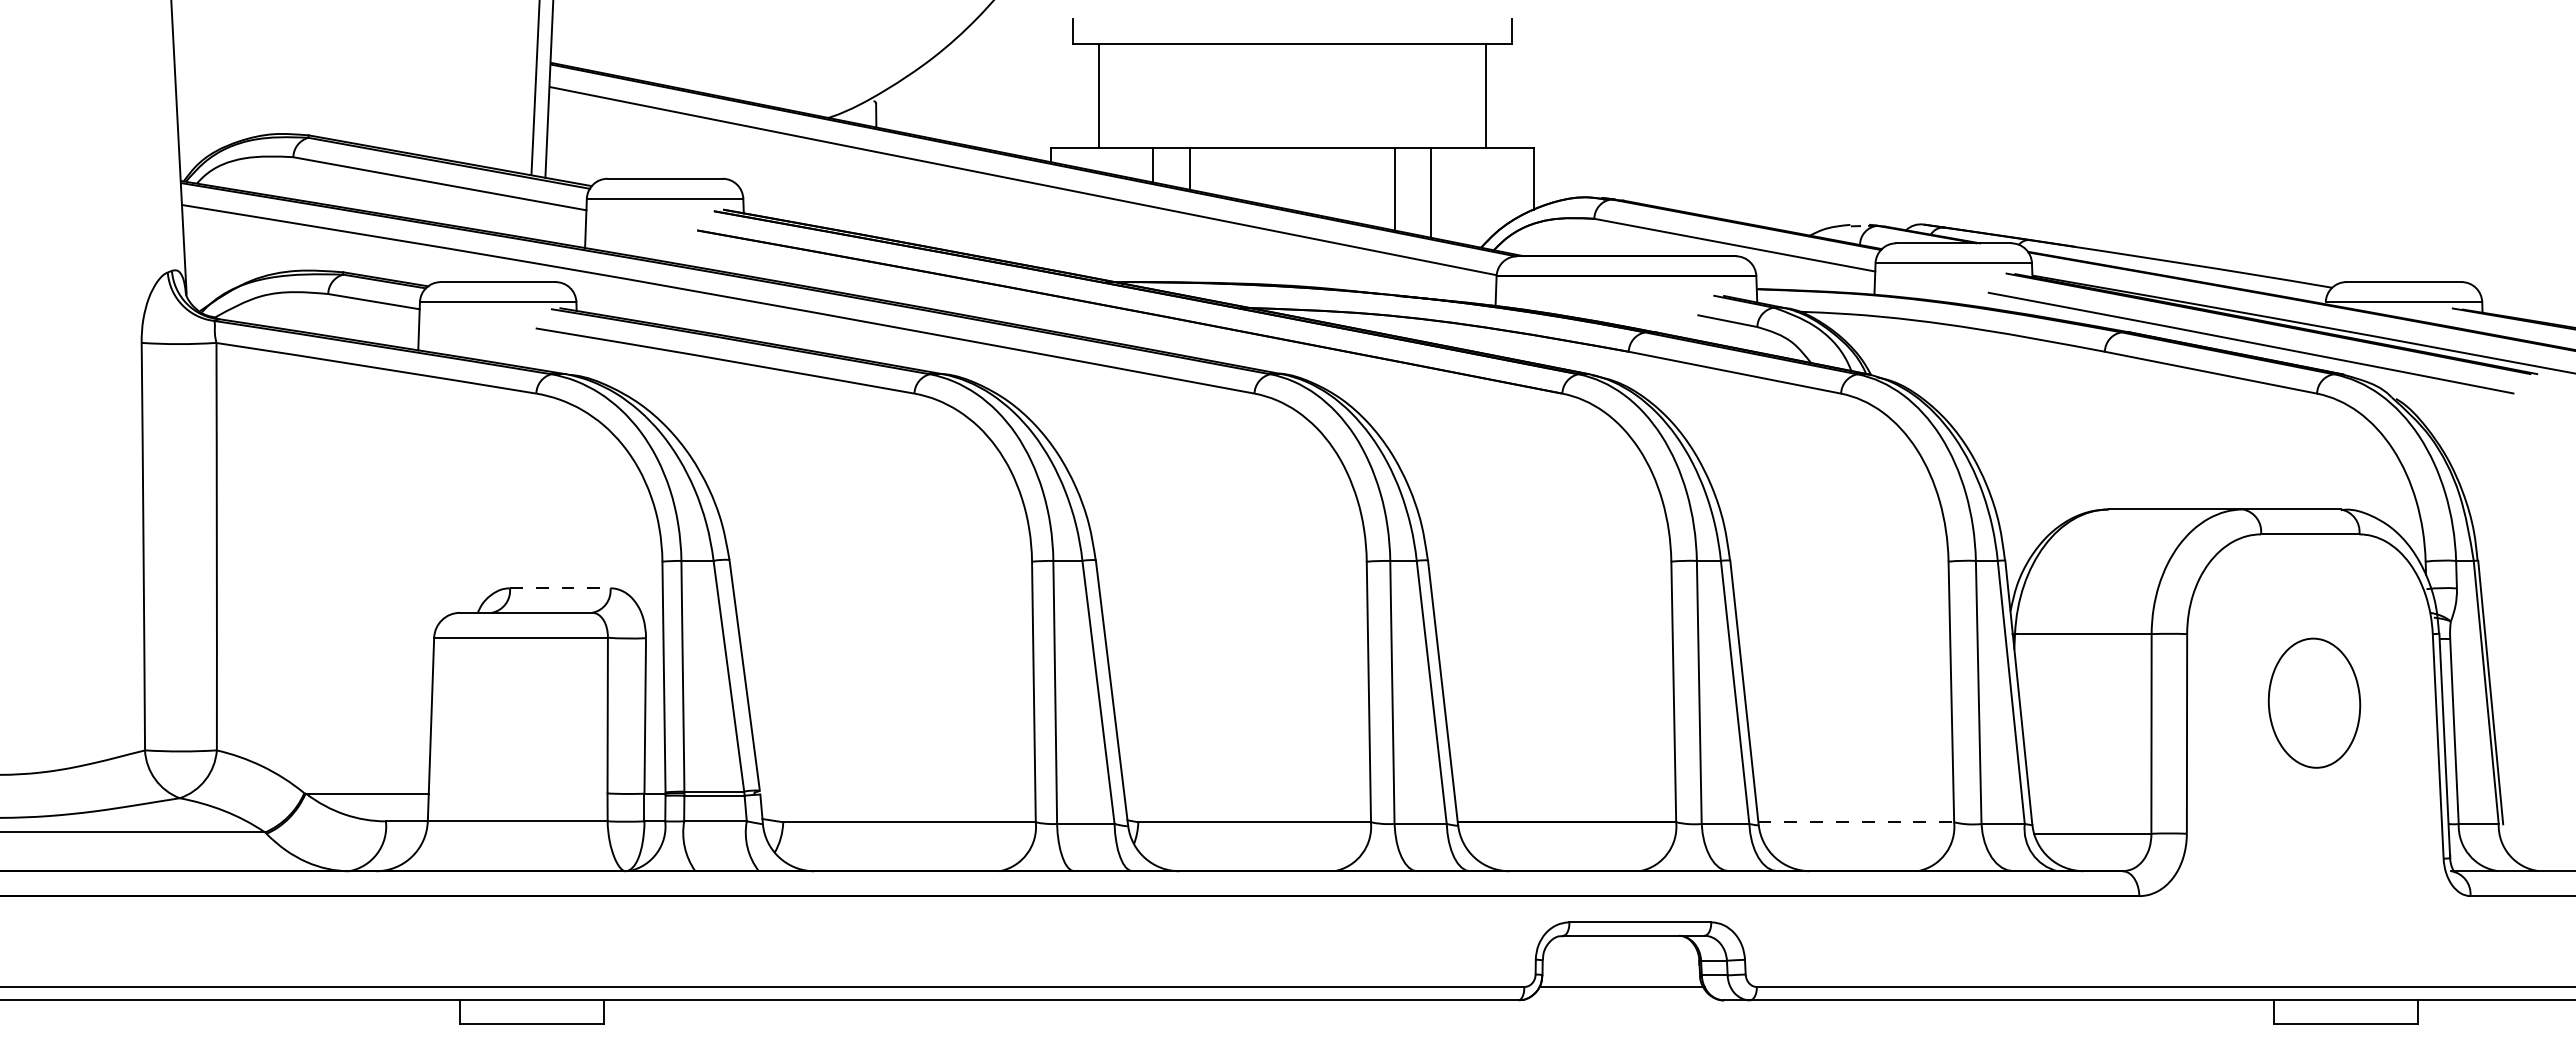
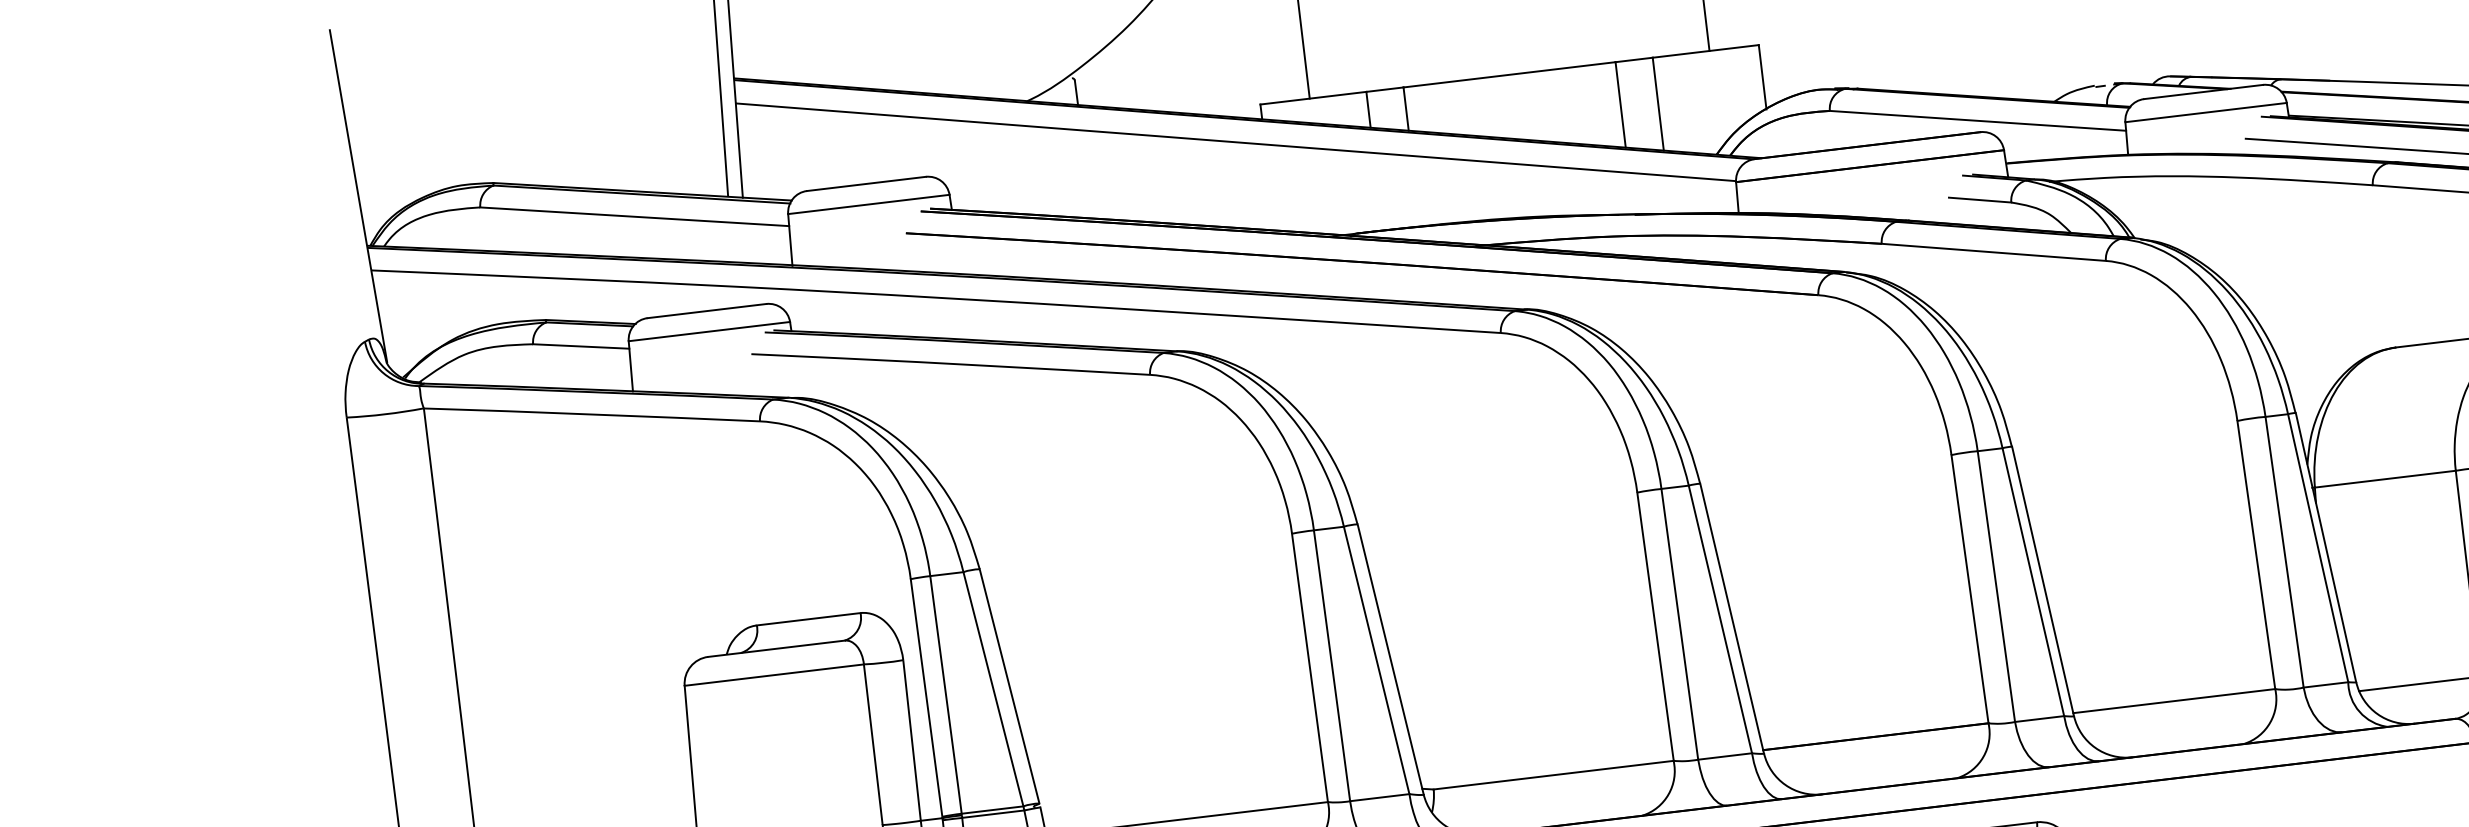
line: (560, 588) -> (808, 619), dashed -> solid
line: (1856, 822) -> (2174, 701), dashed -> solid

